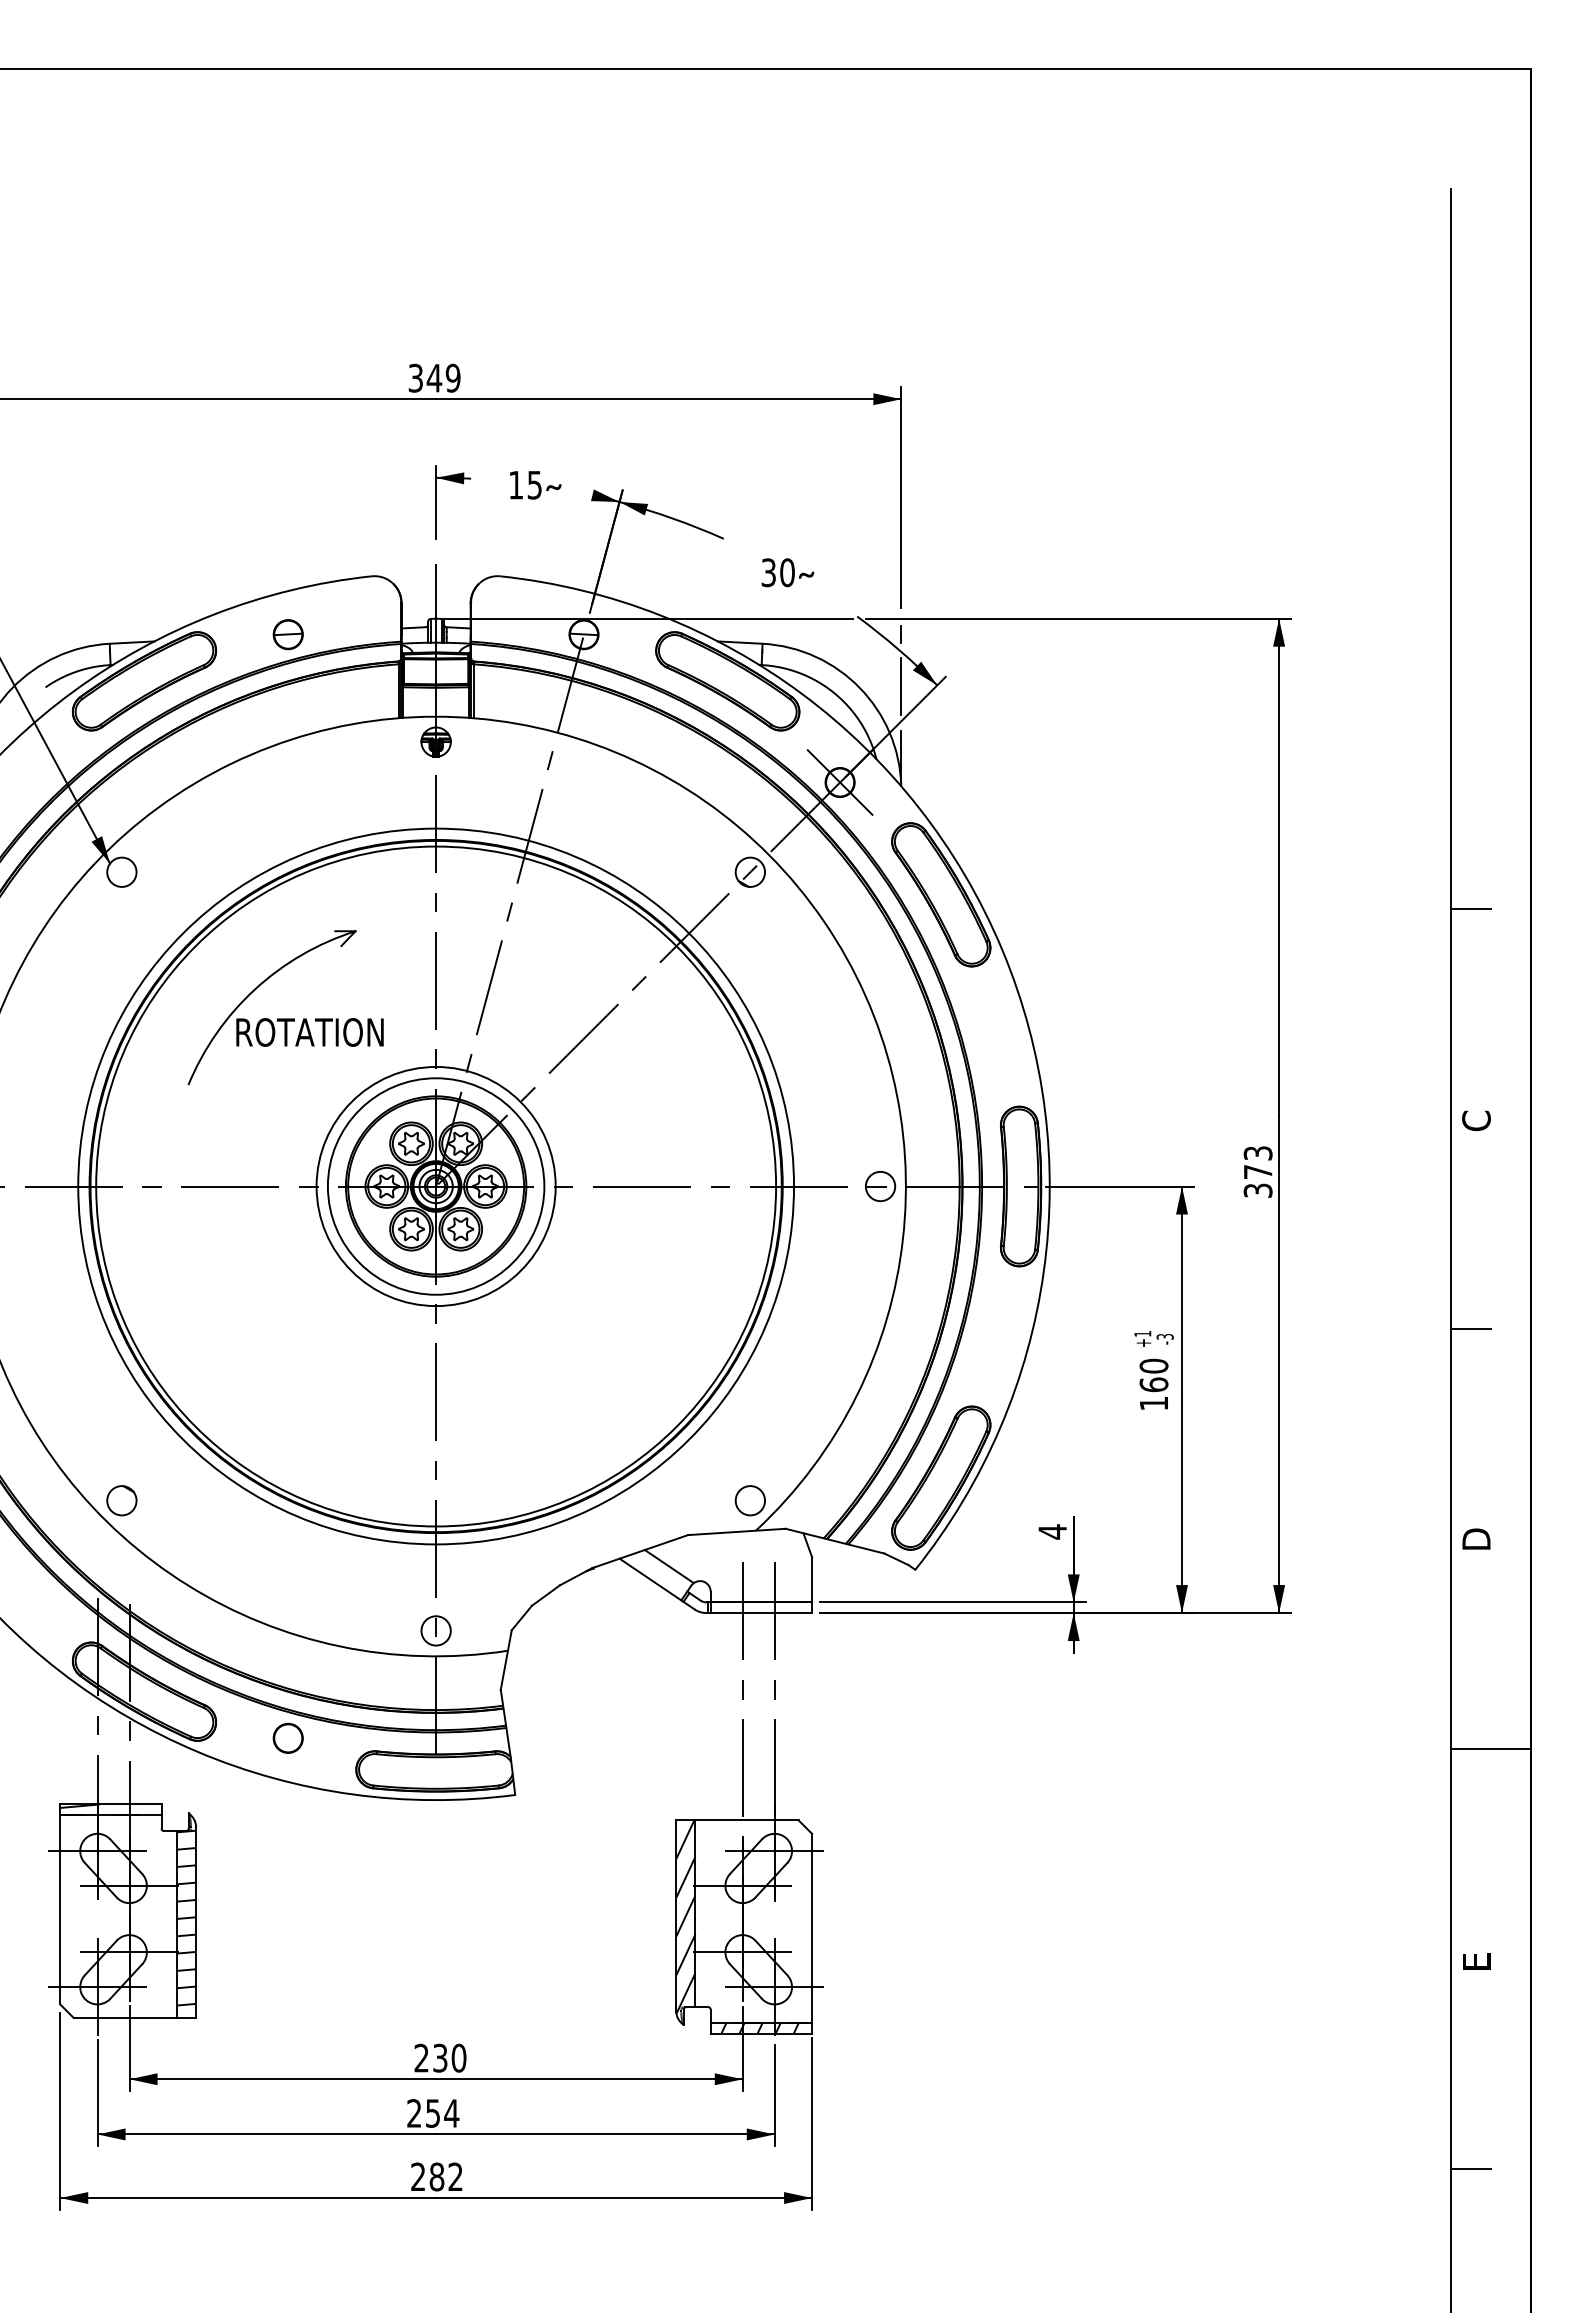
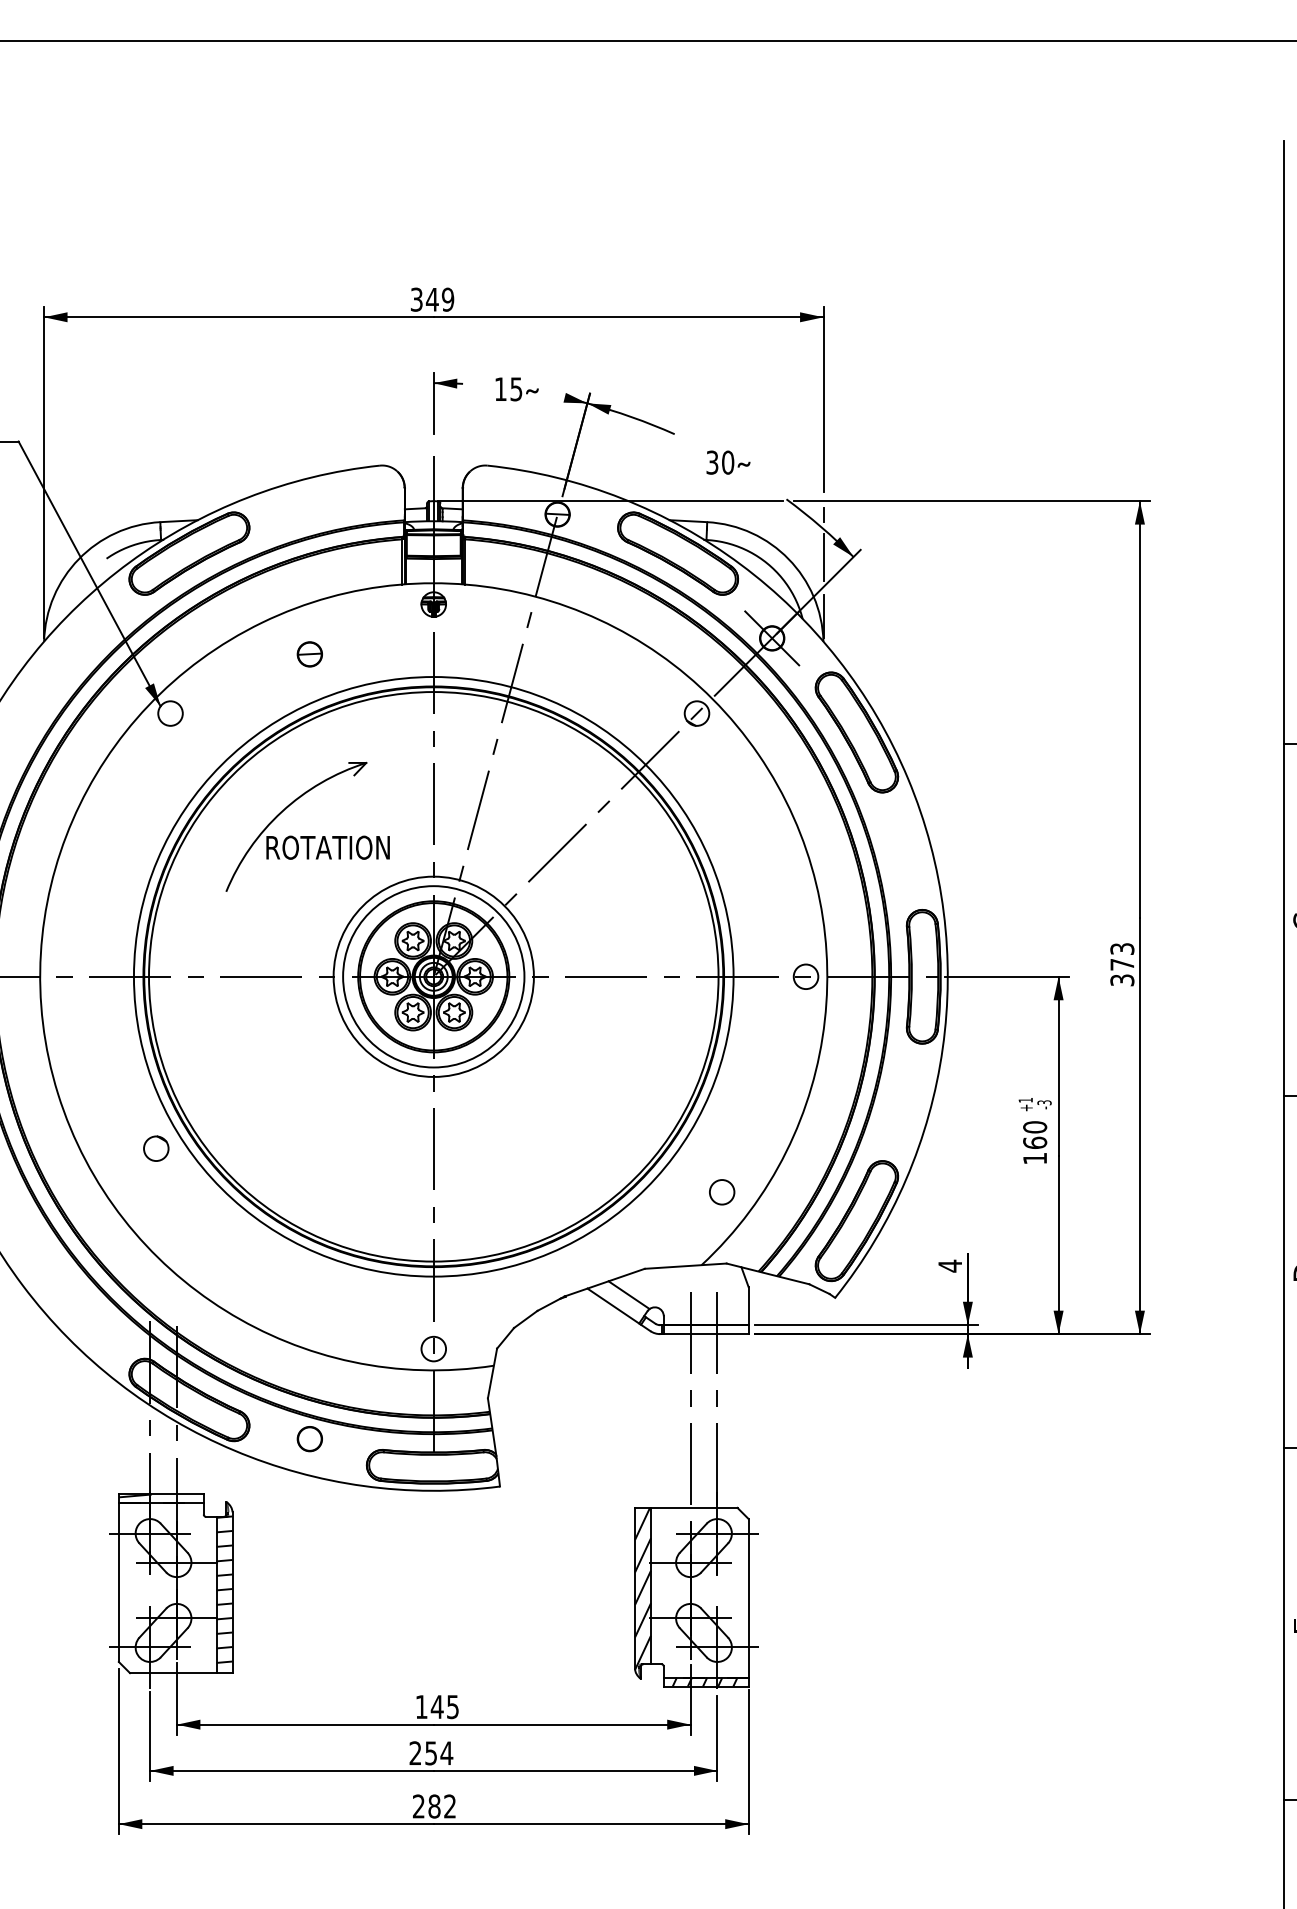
part: (287, 634) -> (309, 654), moved
circle: (121, 1500) -> (155, 1148), moved
circle: (749, 1500) -> (721, 1192), moved
text: (440, 2057) -> (437, 1706), 230 -> 145

